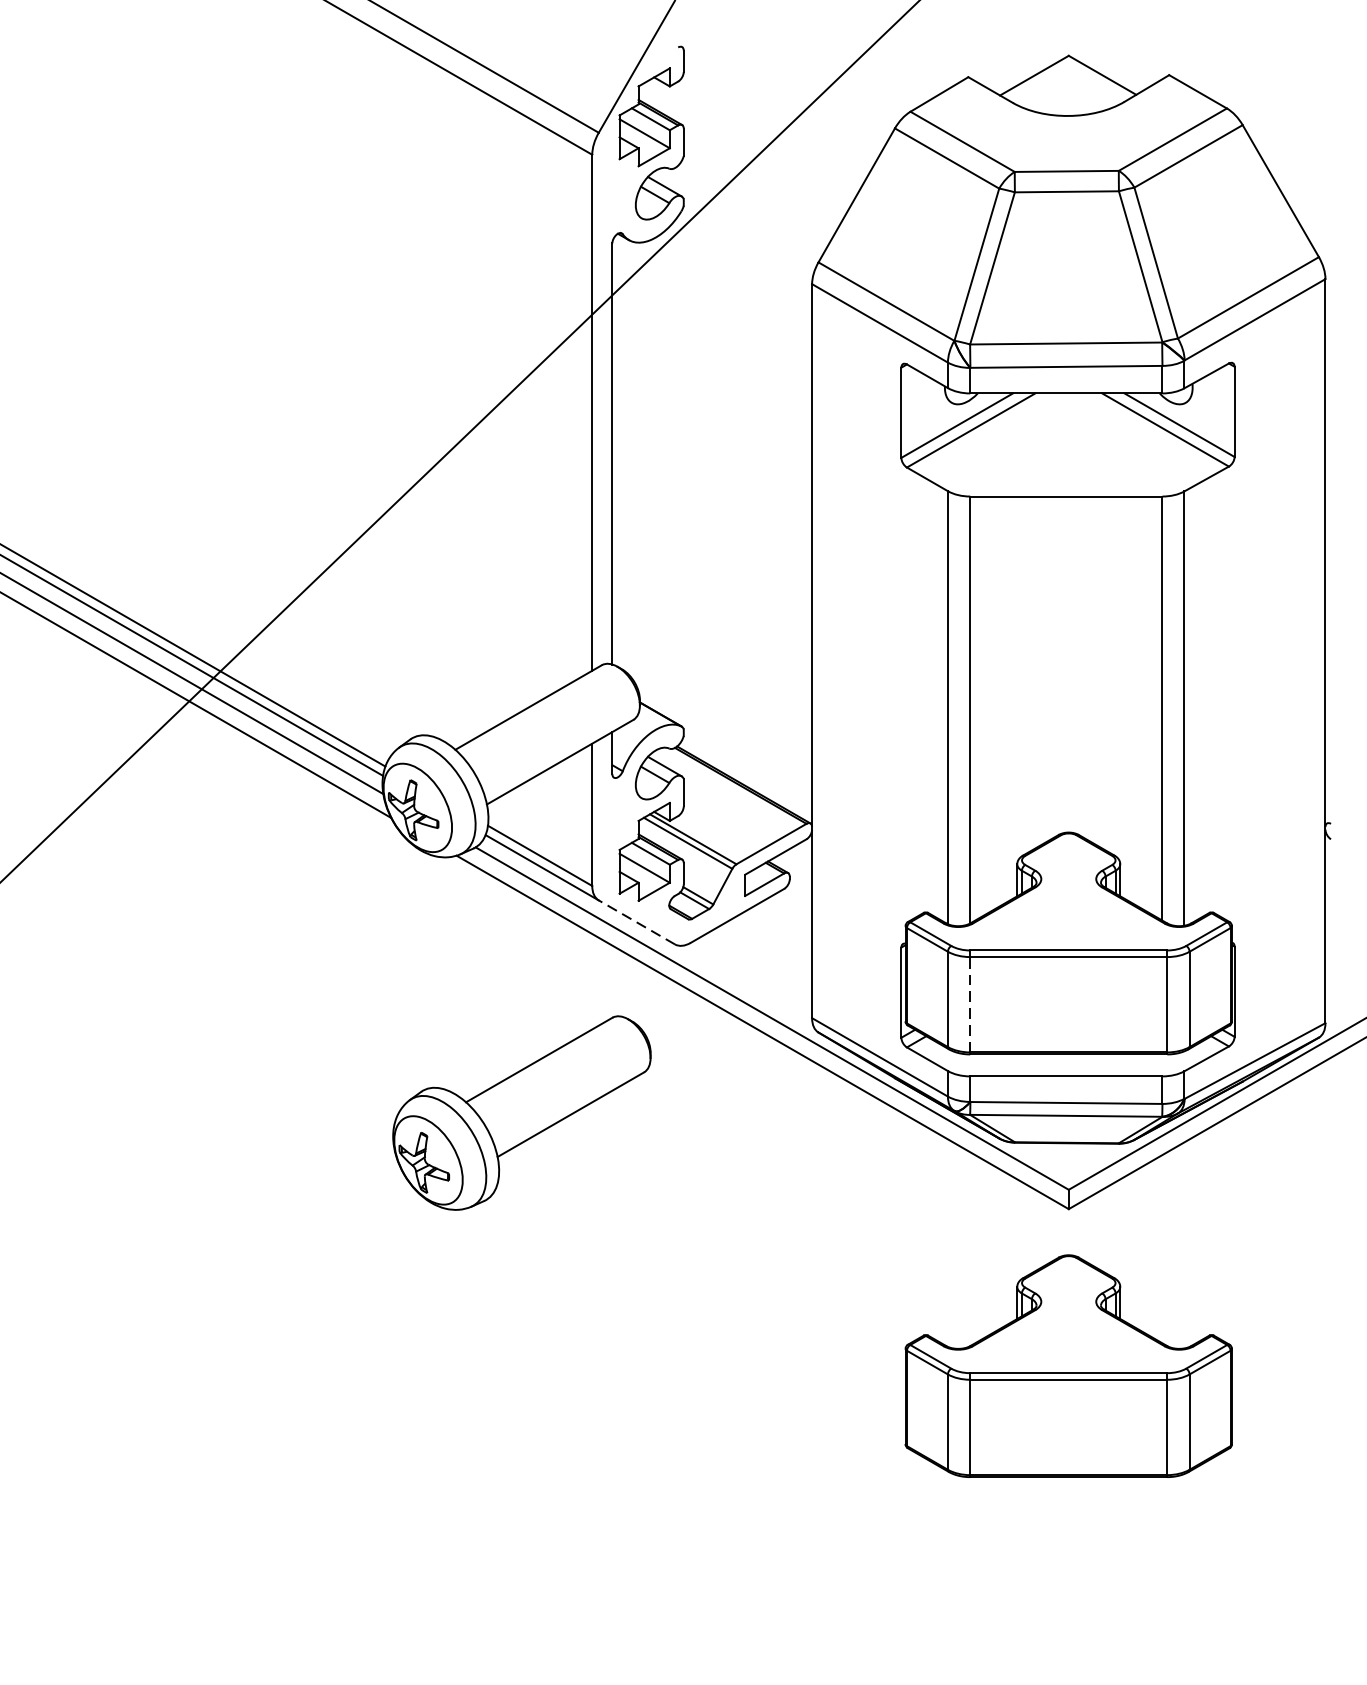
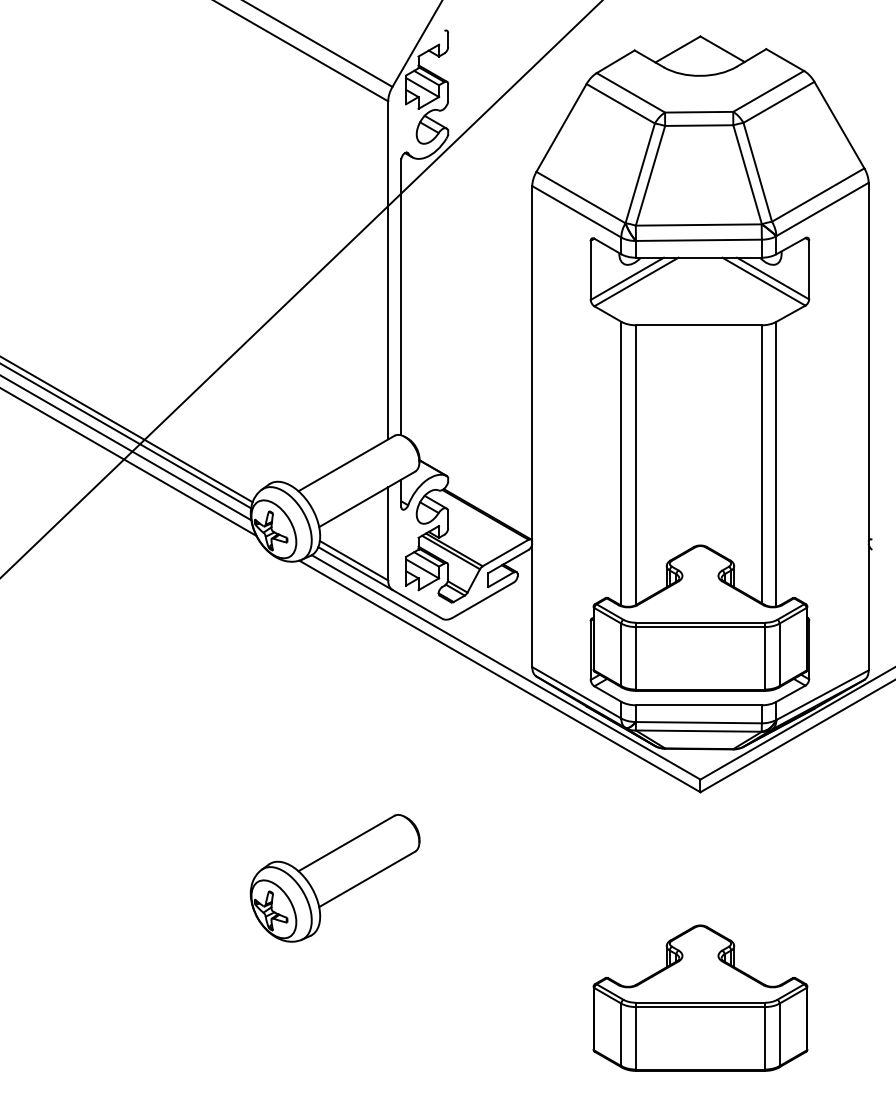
line: (636, 922) -> (417, 604), dashed -> solid
line: (969, 1003) -> (635, 657), dashed -> solid
part: (520, 1113) -> (334, 878), moved
part: (1068, 1365) -> (700, 997), moved

